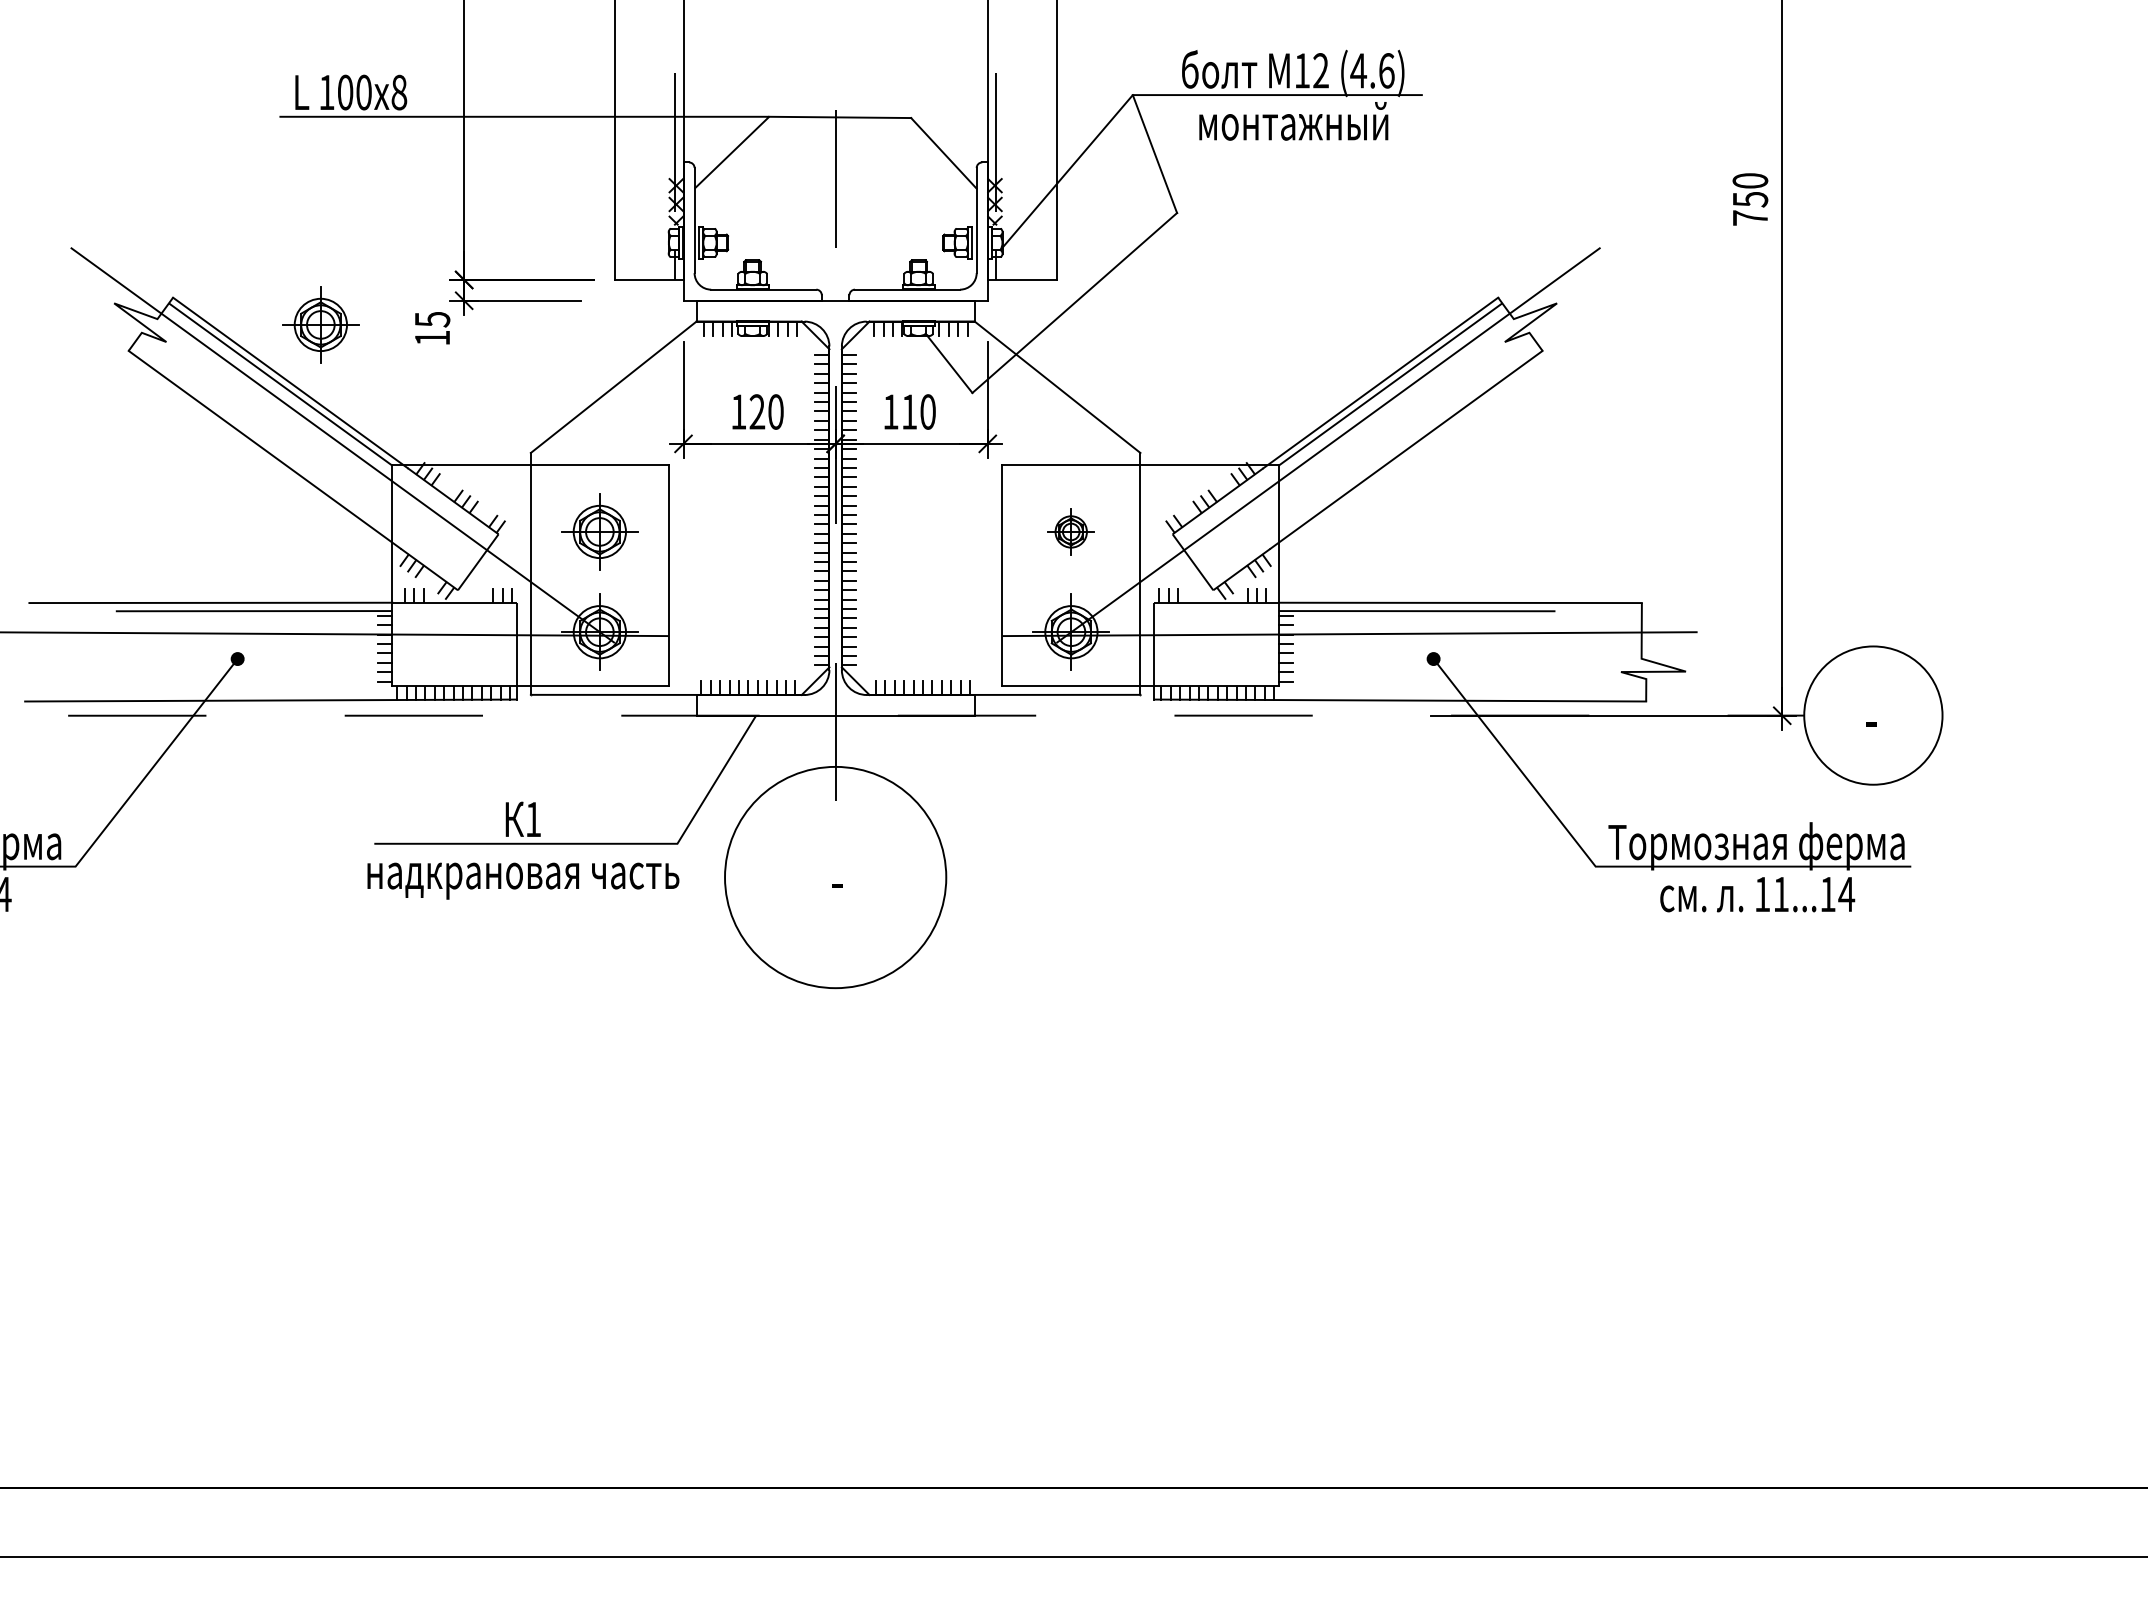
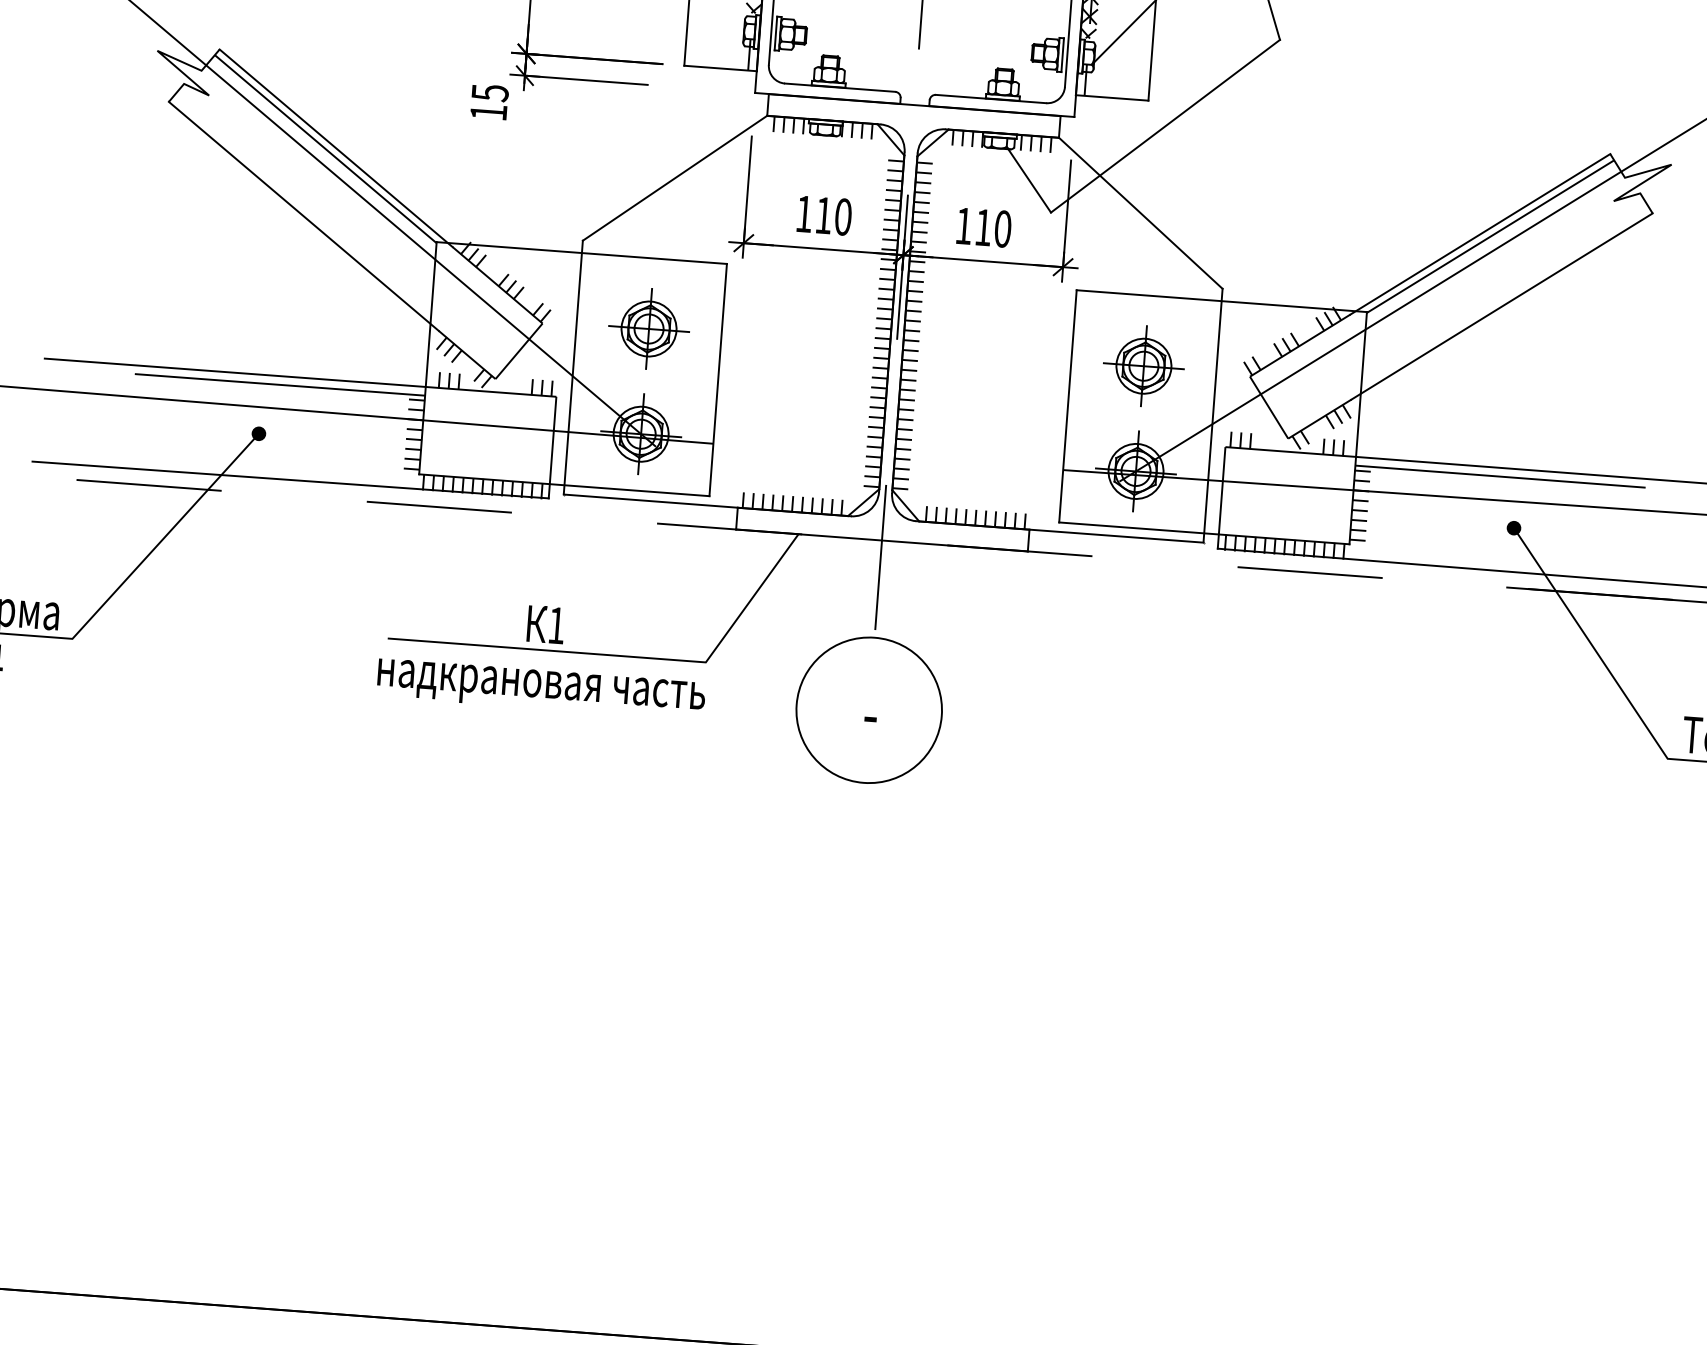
part: (320, 324) -> (372, 89), removed
text: (757, 411) -> (823, 215), 120 -> 110
part: (1070, 531) -> (1142, 365), size x1.67
circle: (835, 877) -> (869, 710), size x0.62

